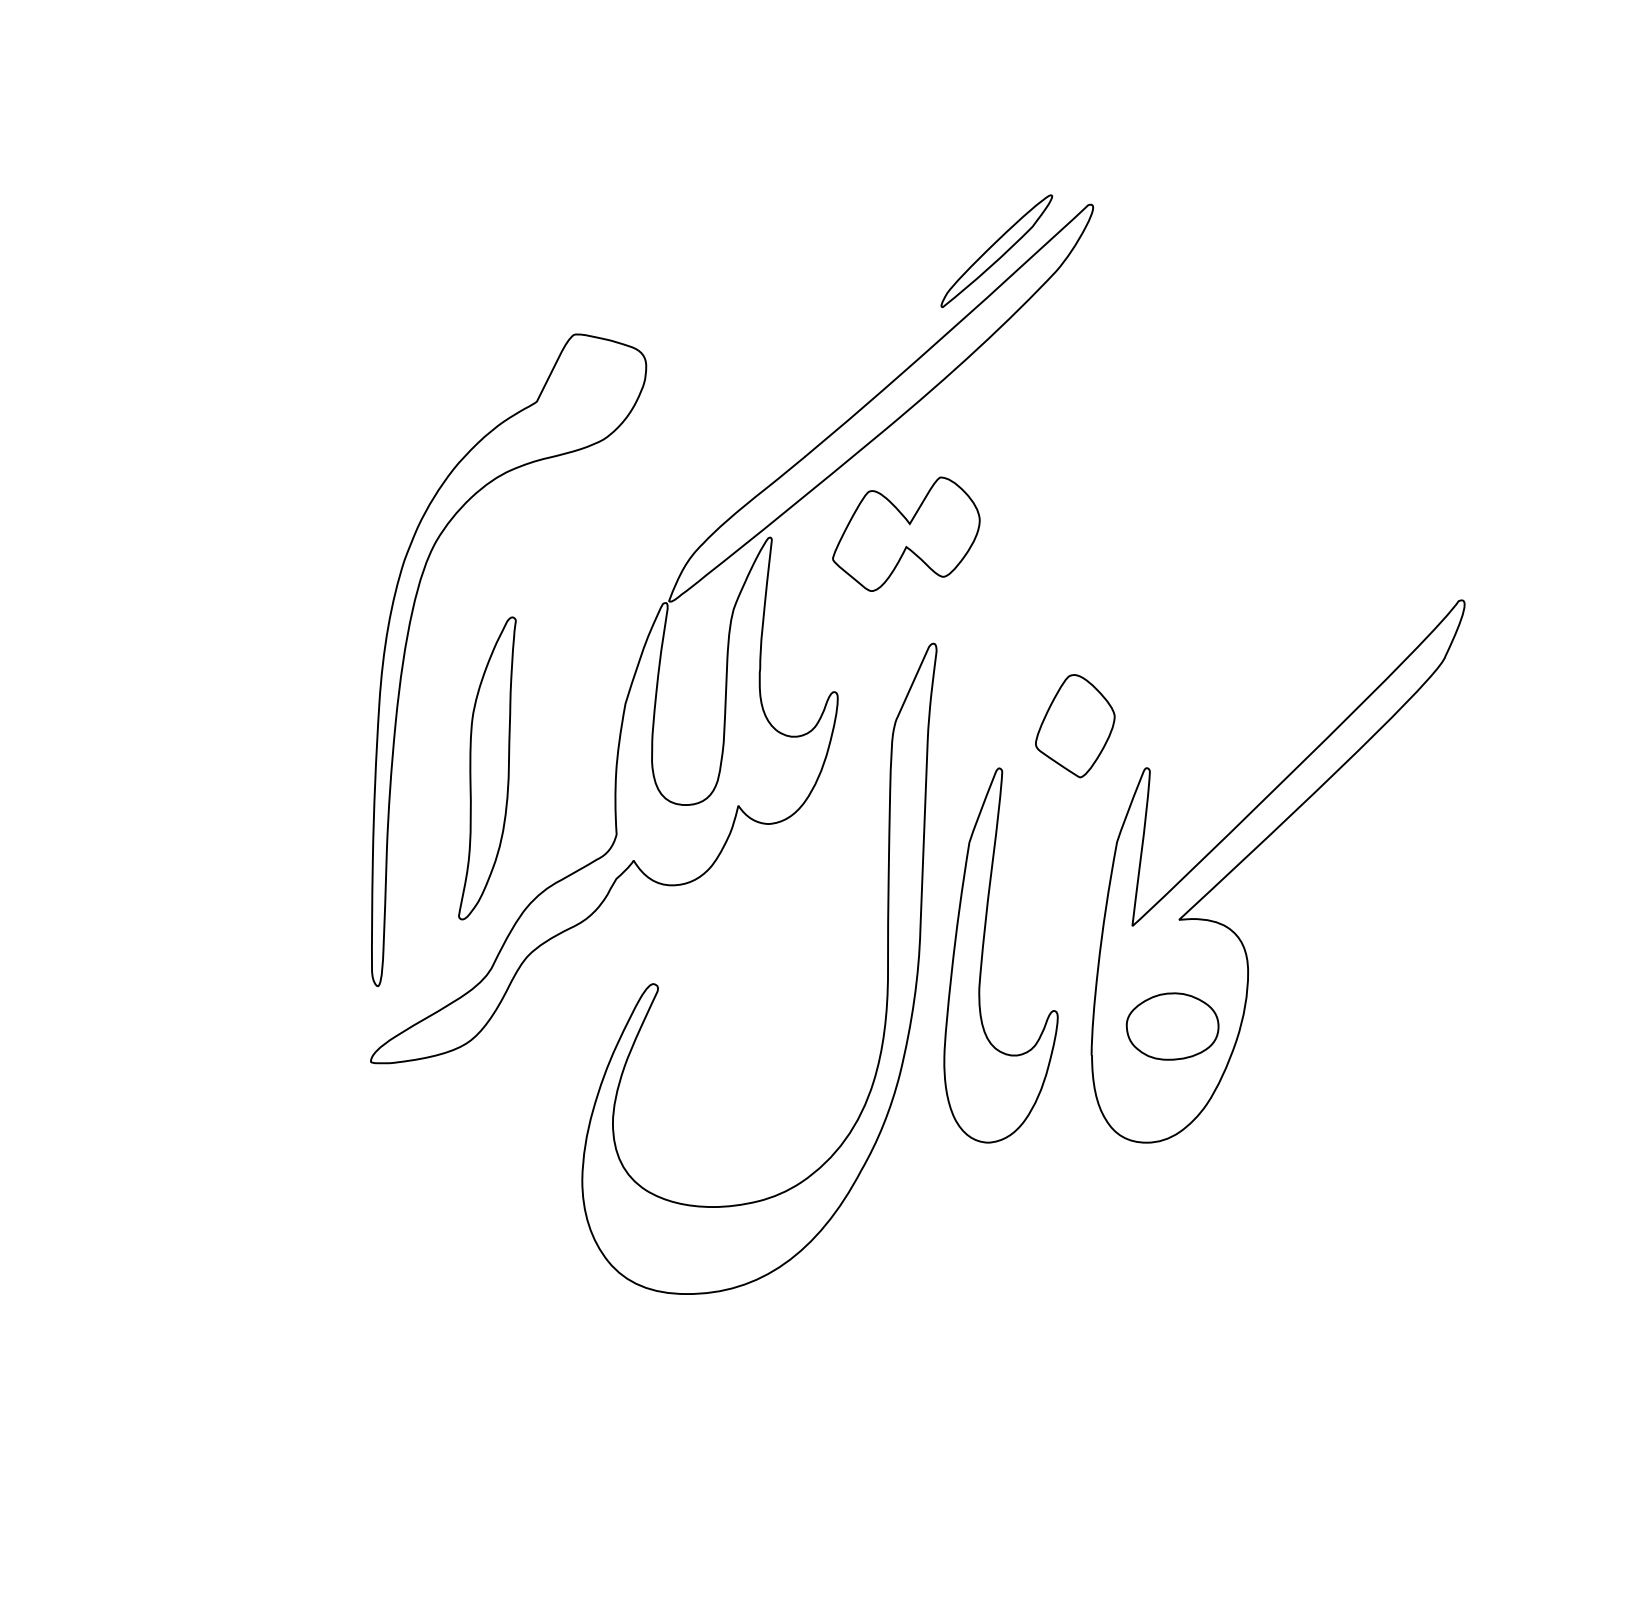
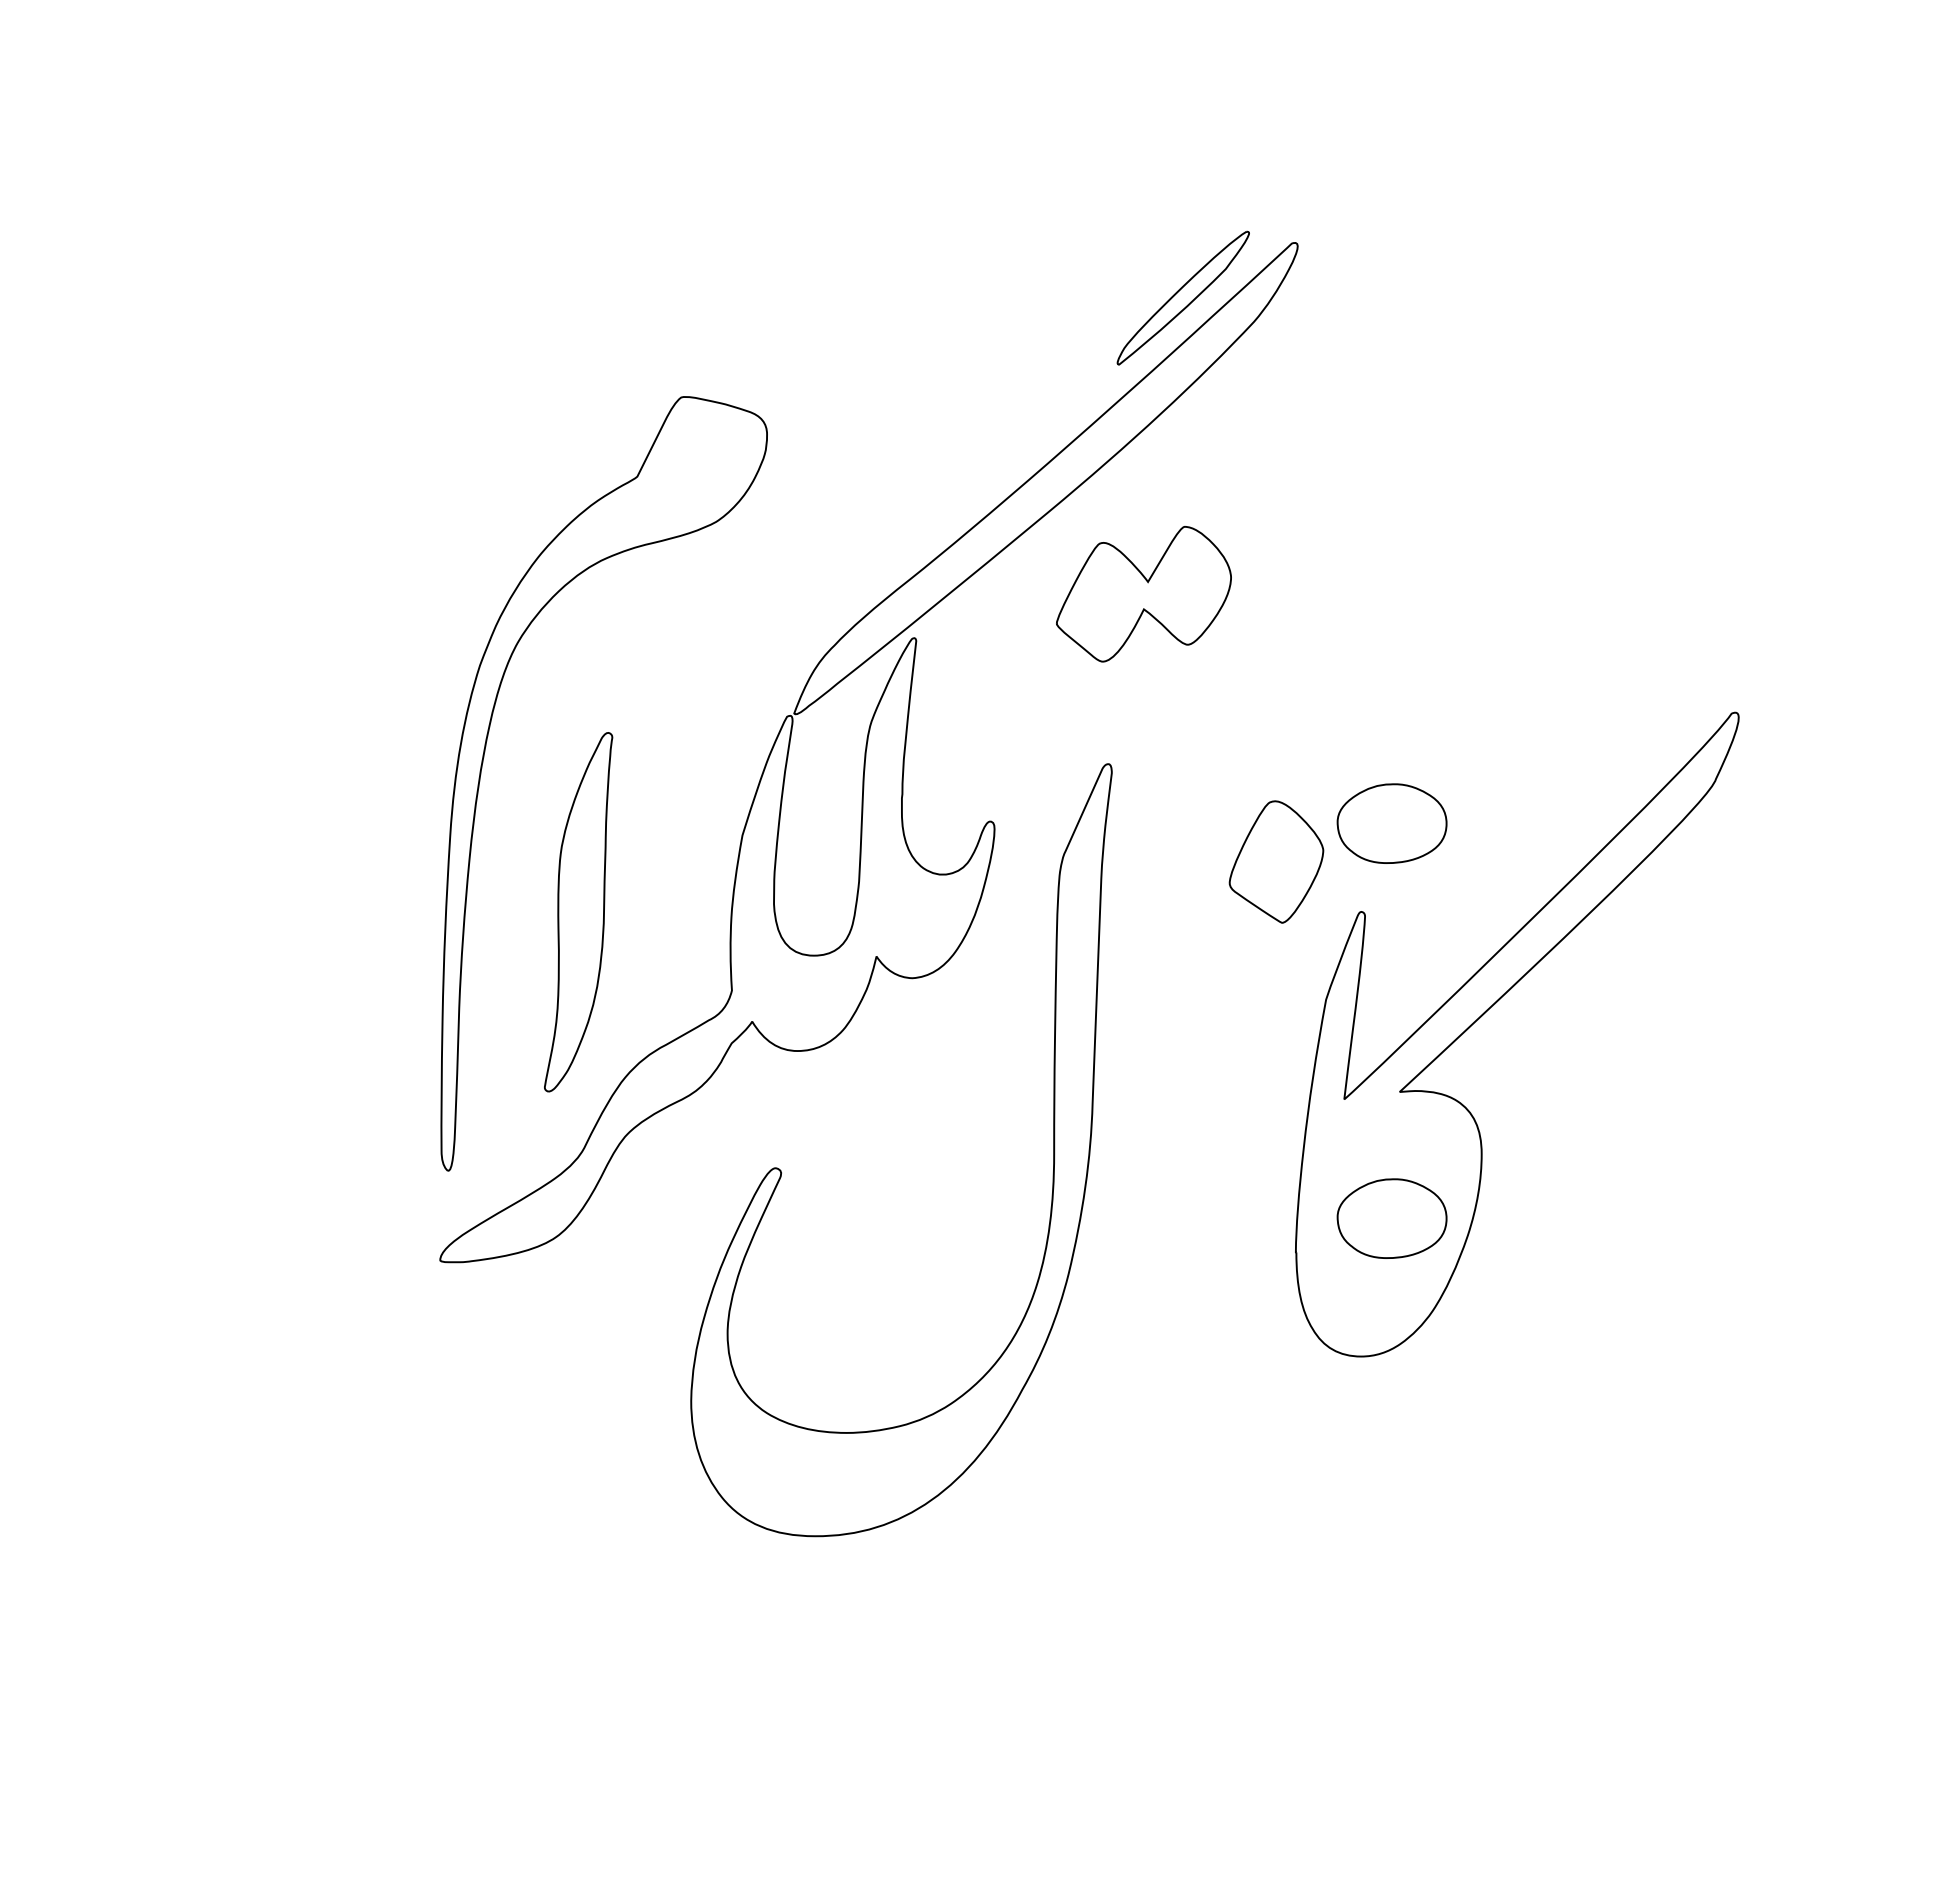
part: (905, 534) -> (1143, 594), moved
part: (1172, 693) -> (1391, 823), added
part: (983, 953) -> (1167, 1131), removed

